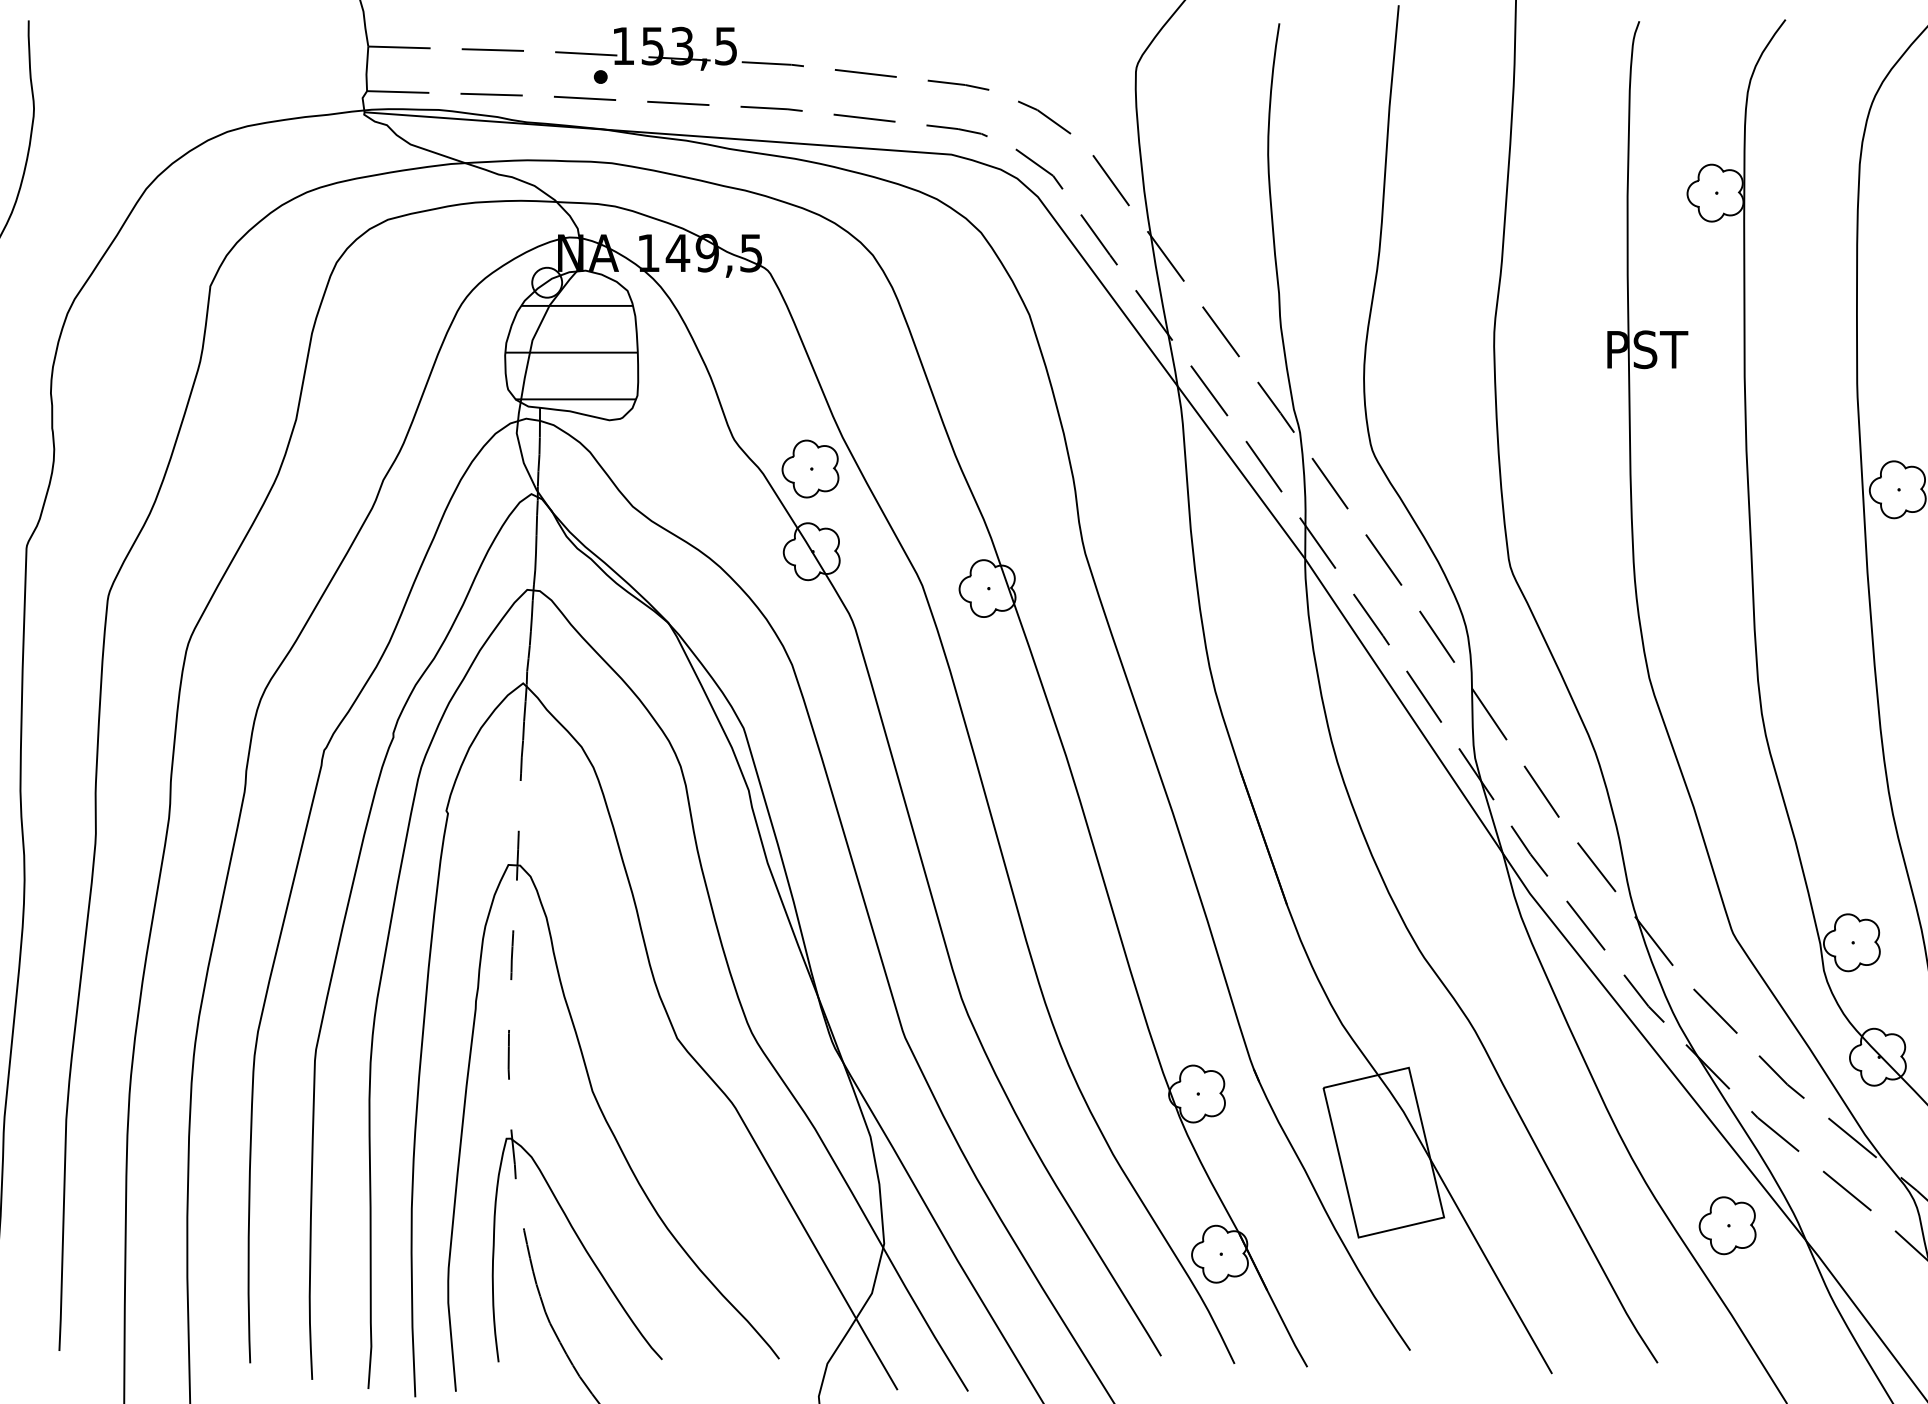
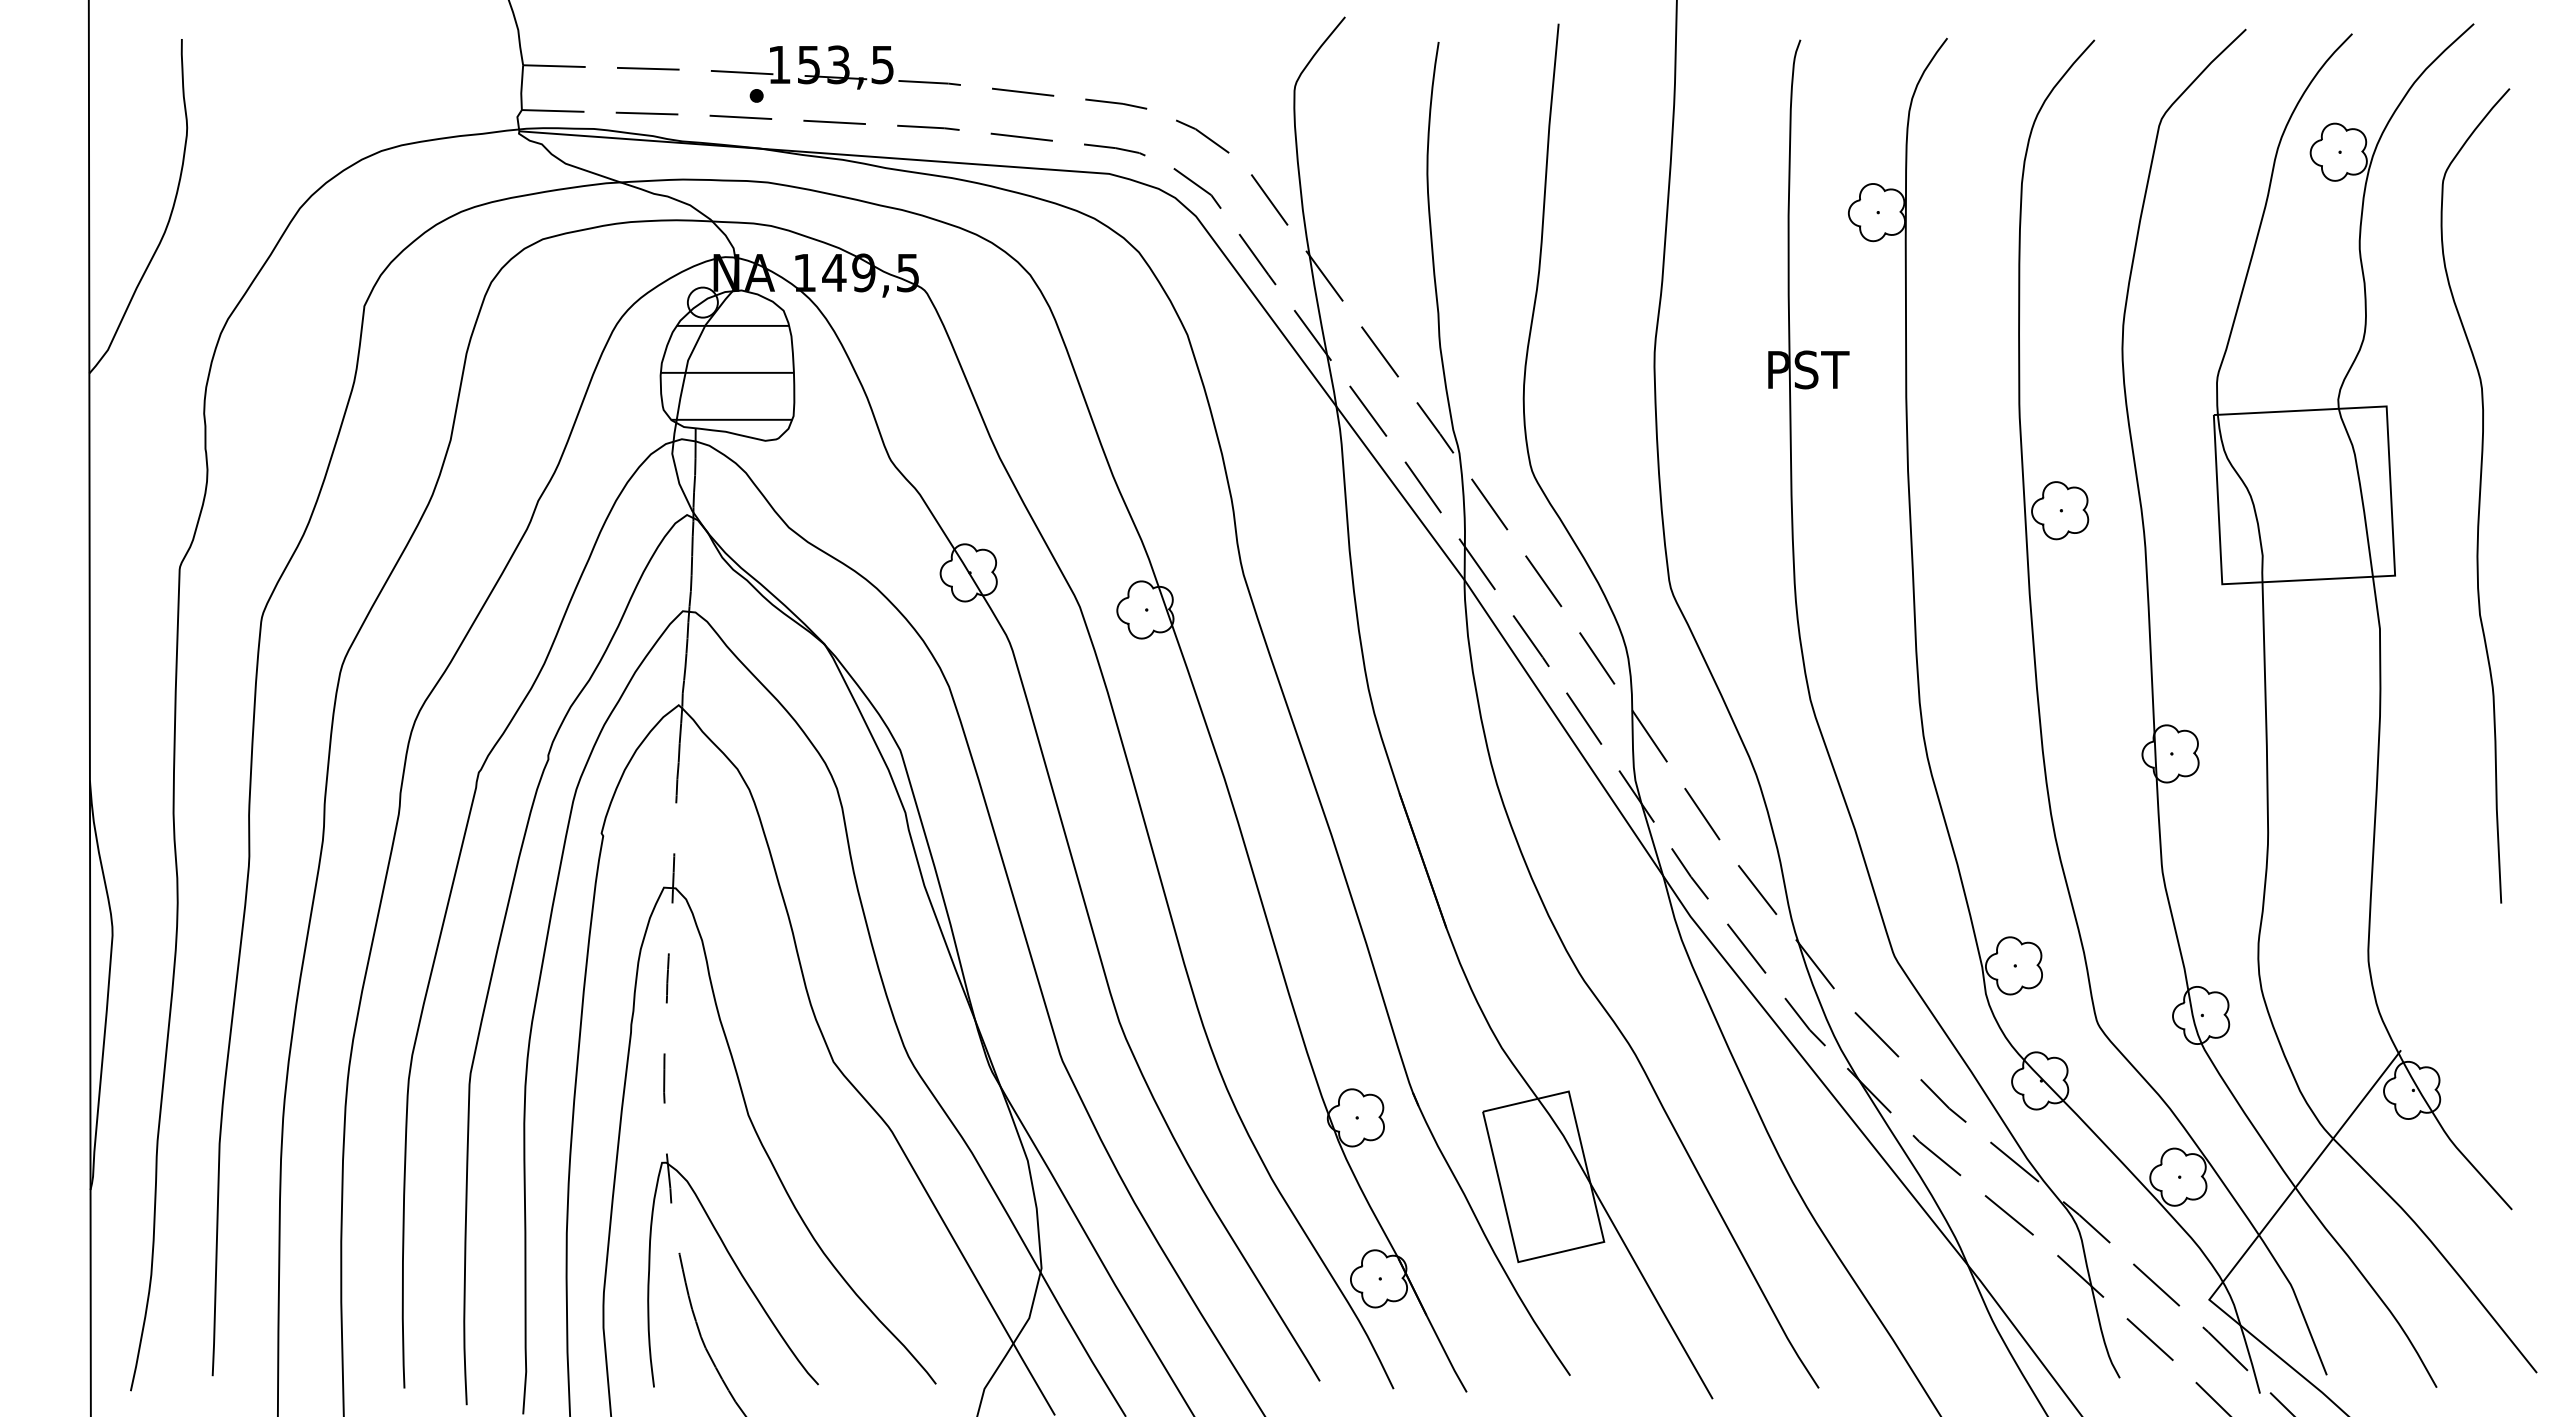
part: (810, 468) -> (967, 489), removed
part: (1727, 1224) -> (1889, 1249), removed

